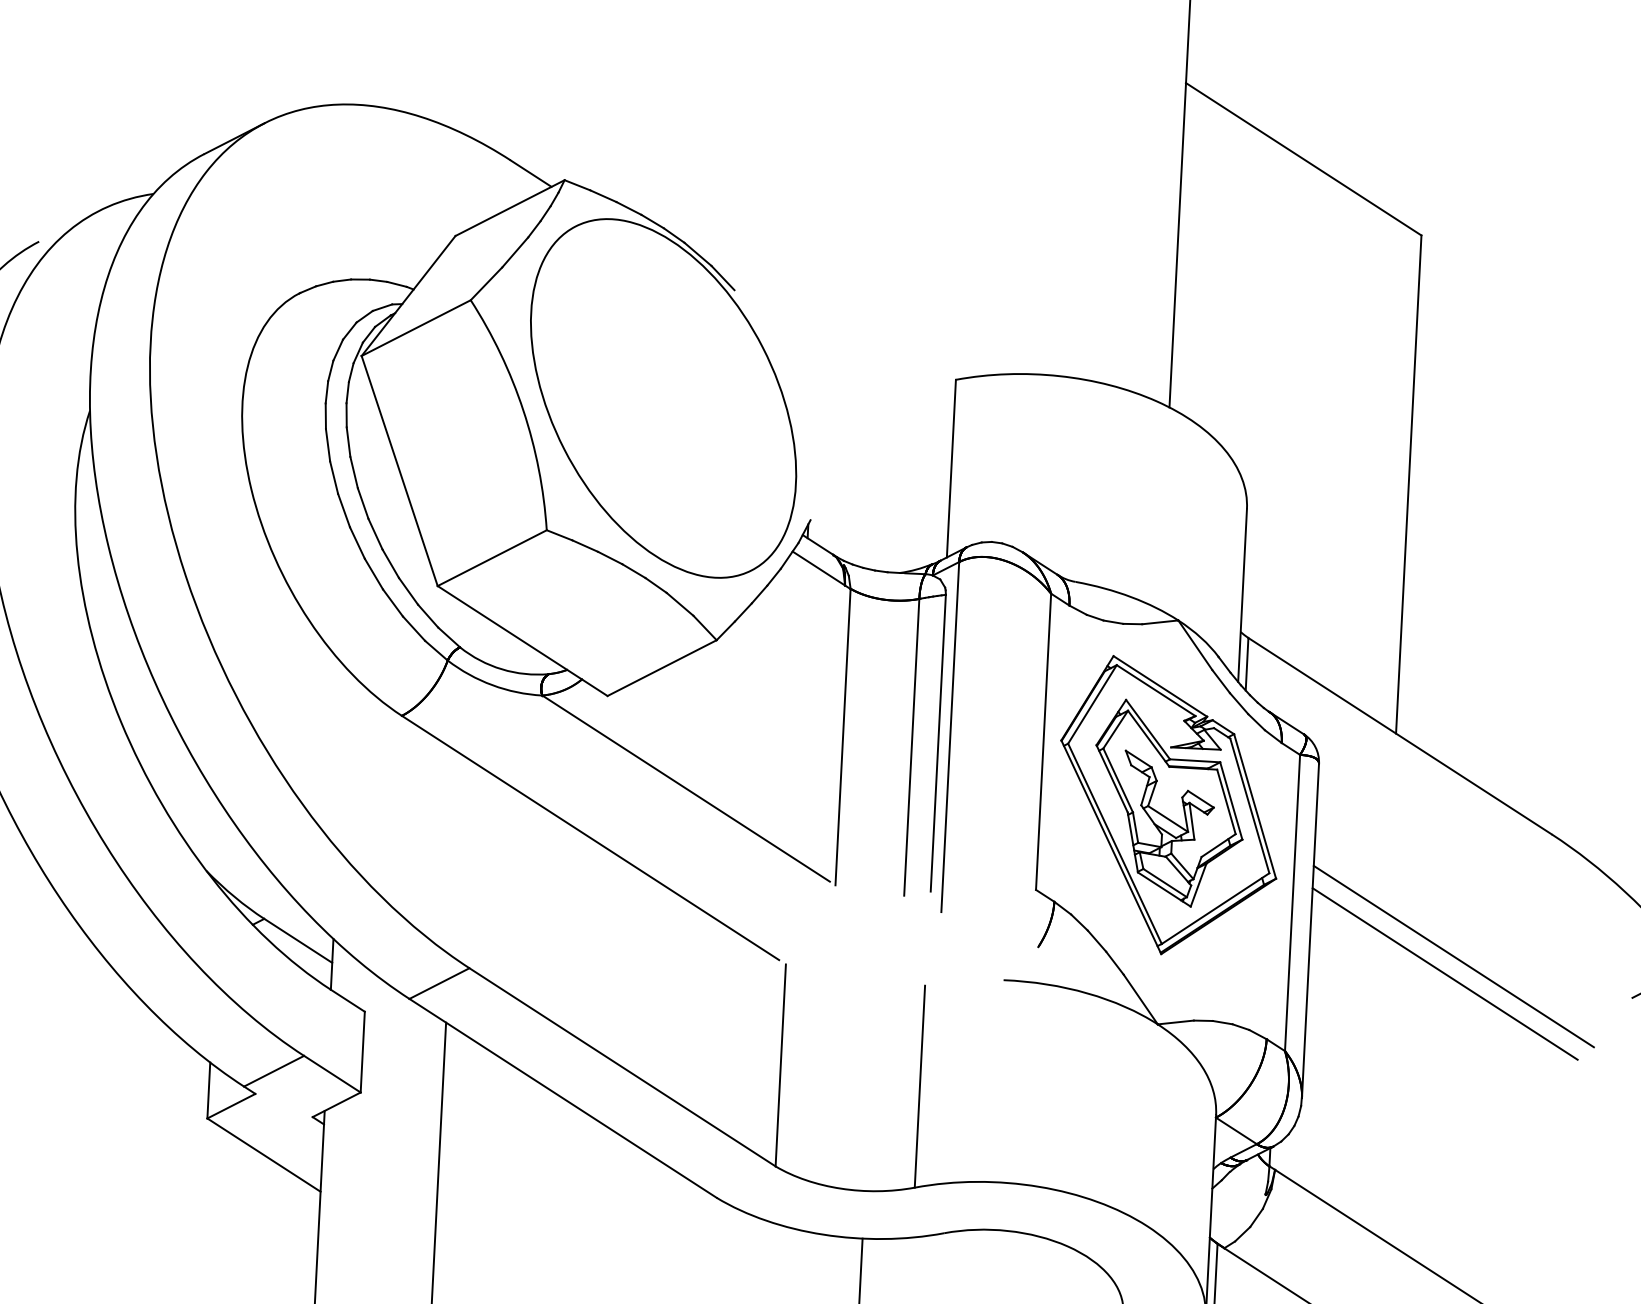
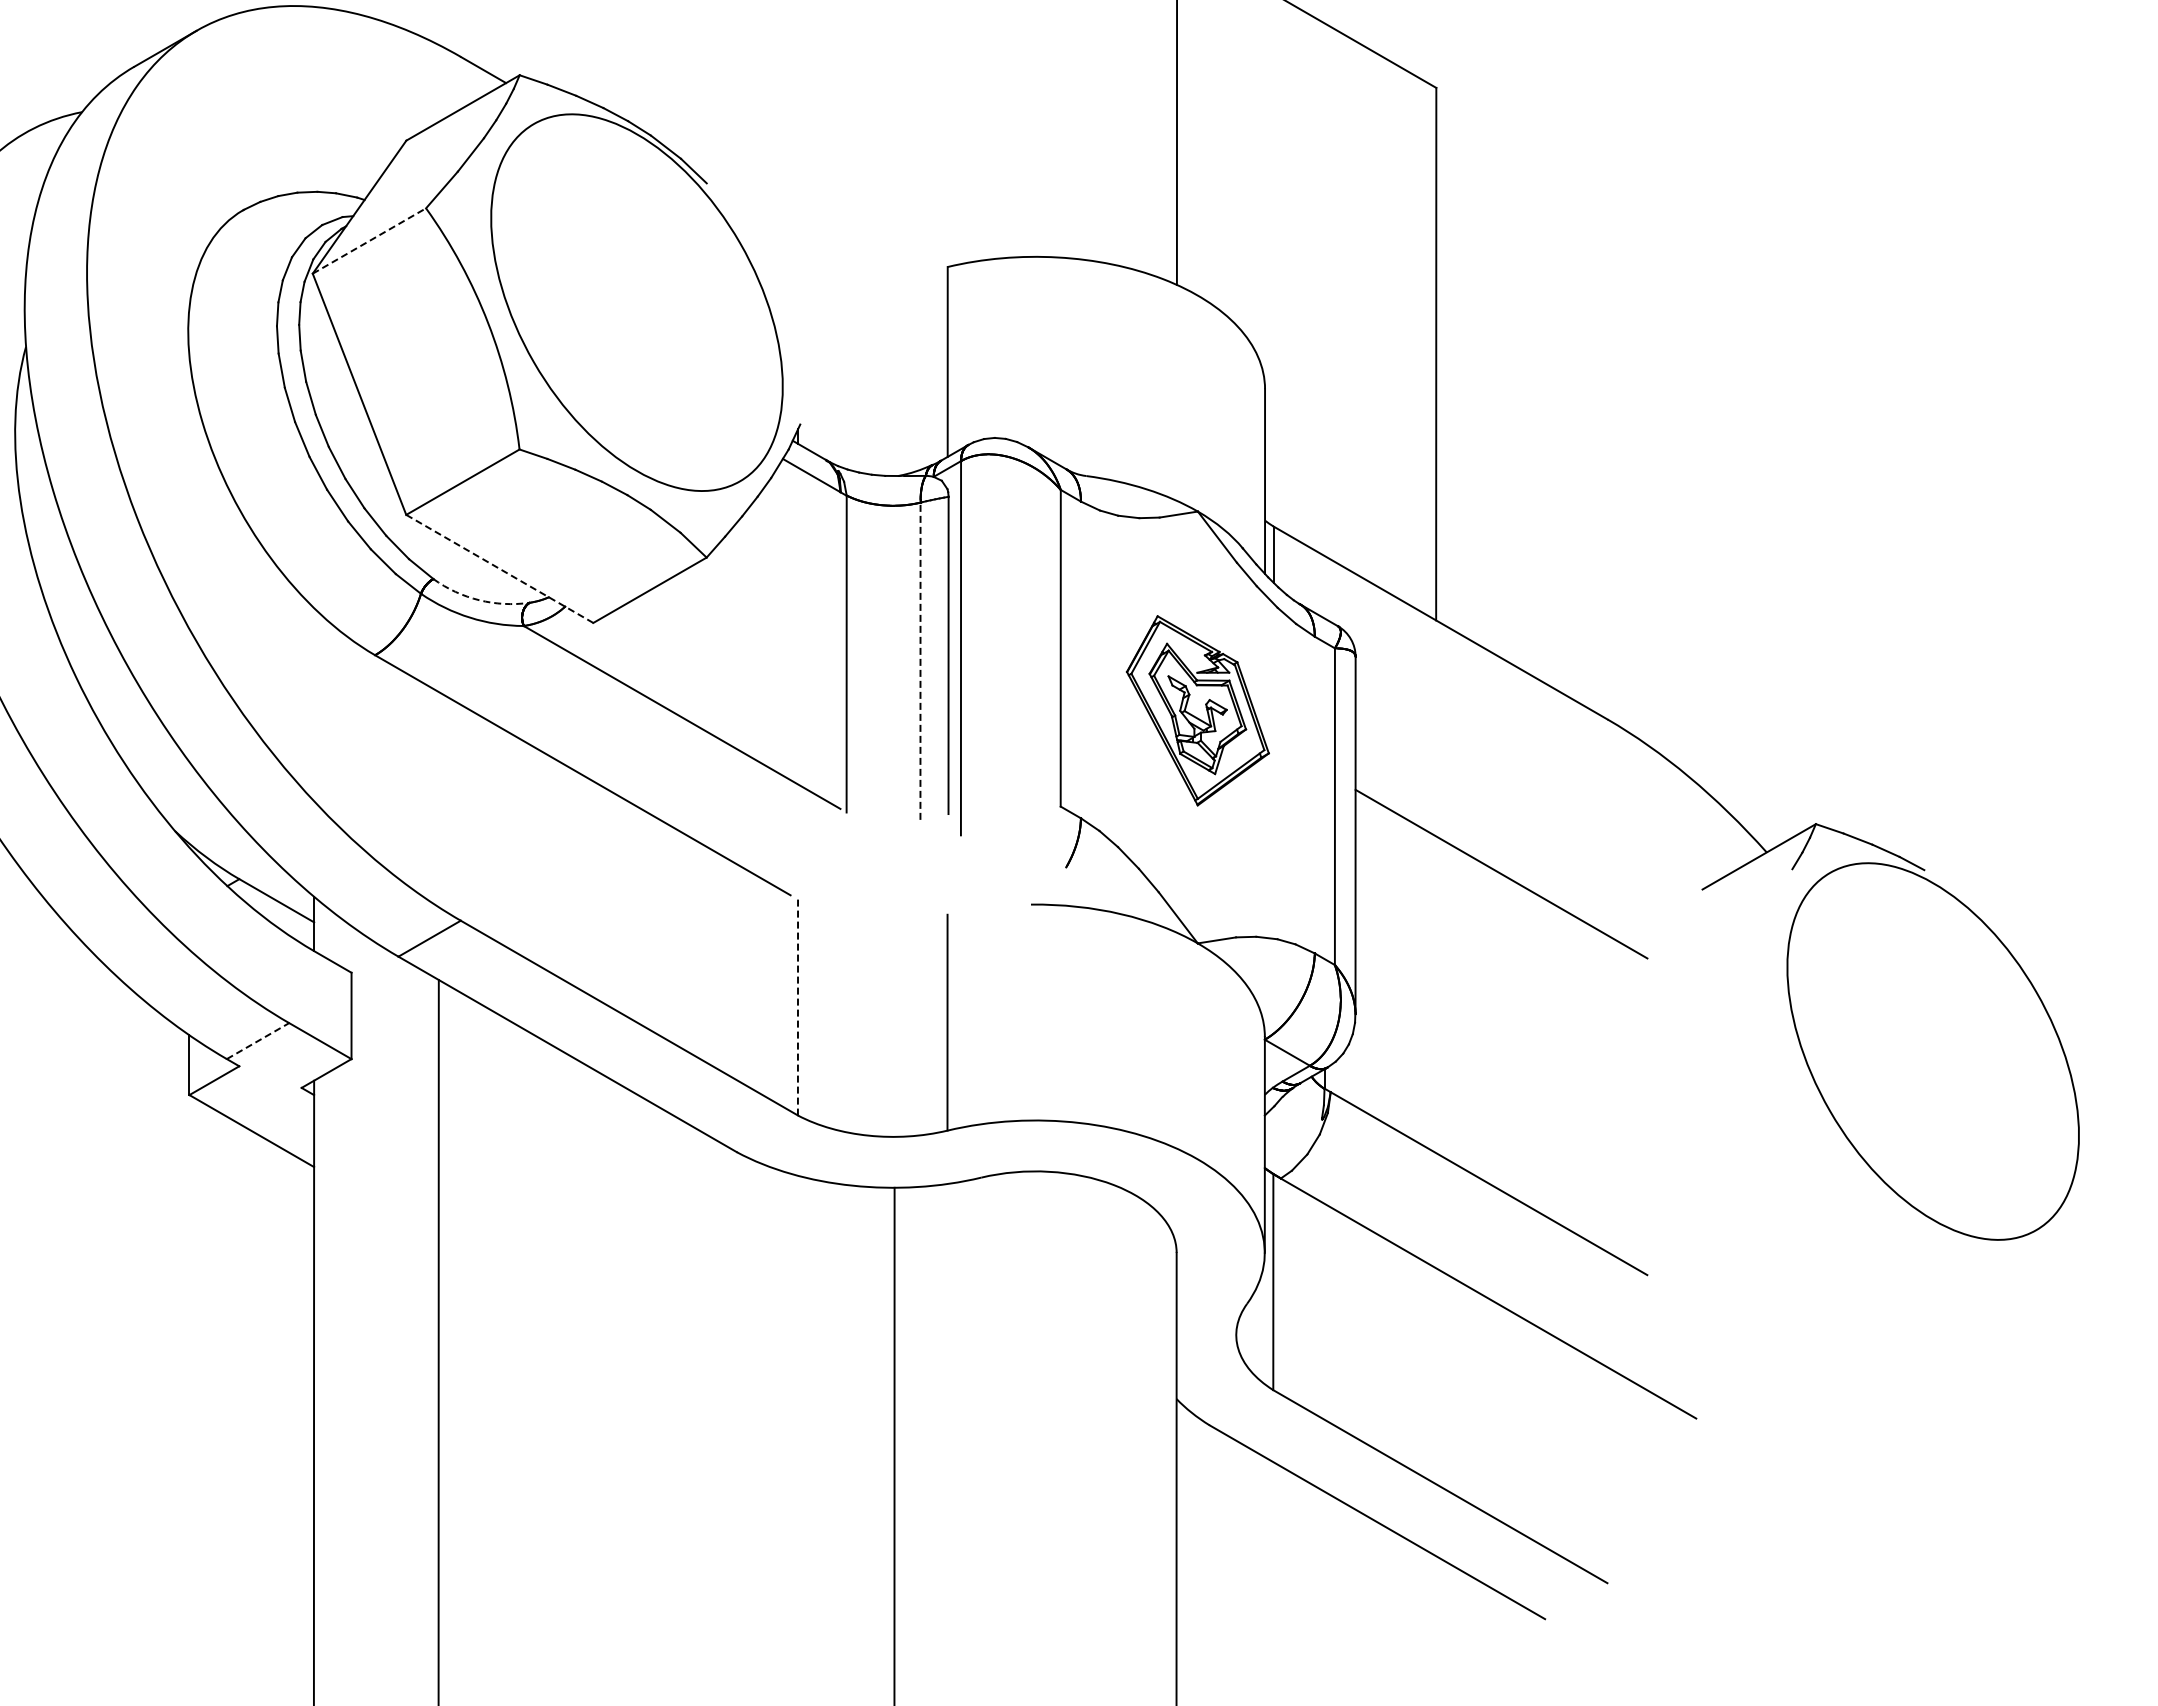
line: (416, 327) -> (369, 240), solid -> dashed
line: (522, 640) -> (499, 568), solid -> dashed
arc: (502, 669) -> (479, 600), solid -> dashed
line: (911, 747) -> (920, 661), solid -> dashed
part: (1168, 806) -> (1197, 710), size x0.6
line: (1453, 955) -> (1509, 854), removed
line: (780, 1065) -> (797, 1007), solid -> dashed
line: (274, 1071) -> (258, 1041), solid -> dashed

